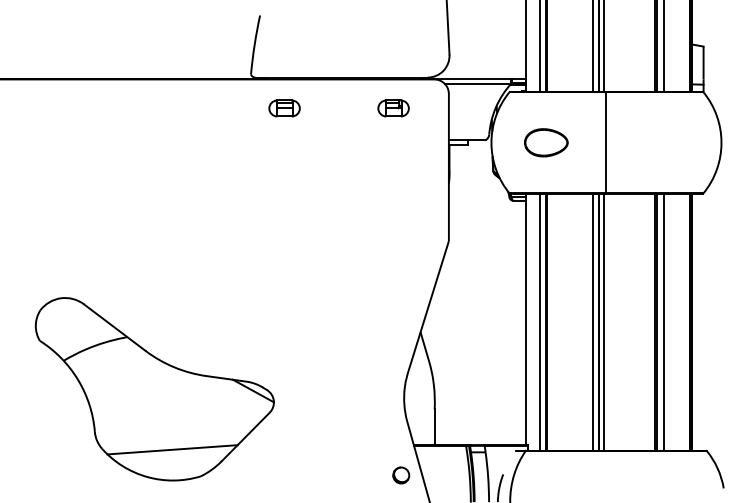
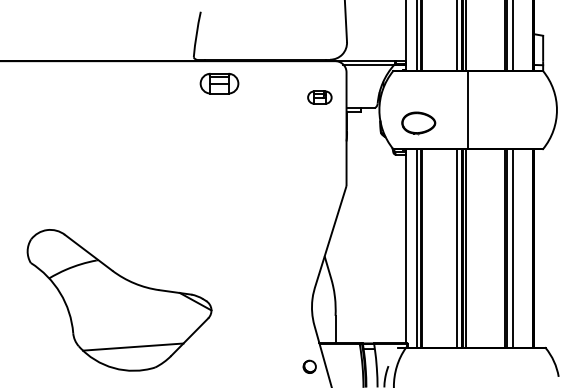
part: (284, 108) -> (219, 83), size x1.6
part: (393, 108) -> (319, 97), moved
part: (545, 143) -> (418, 123), moved

